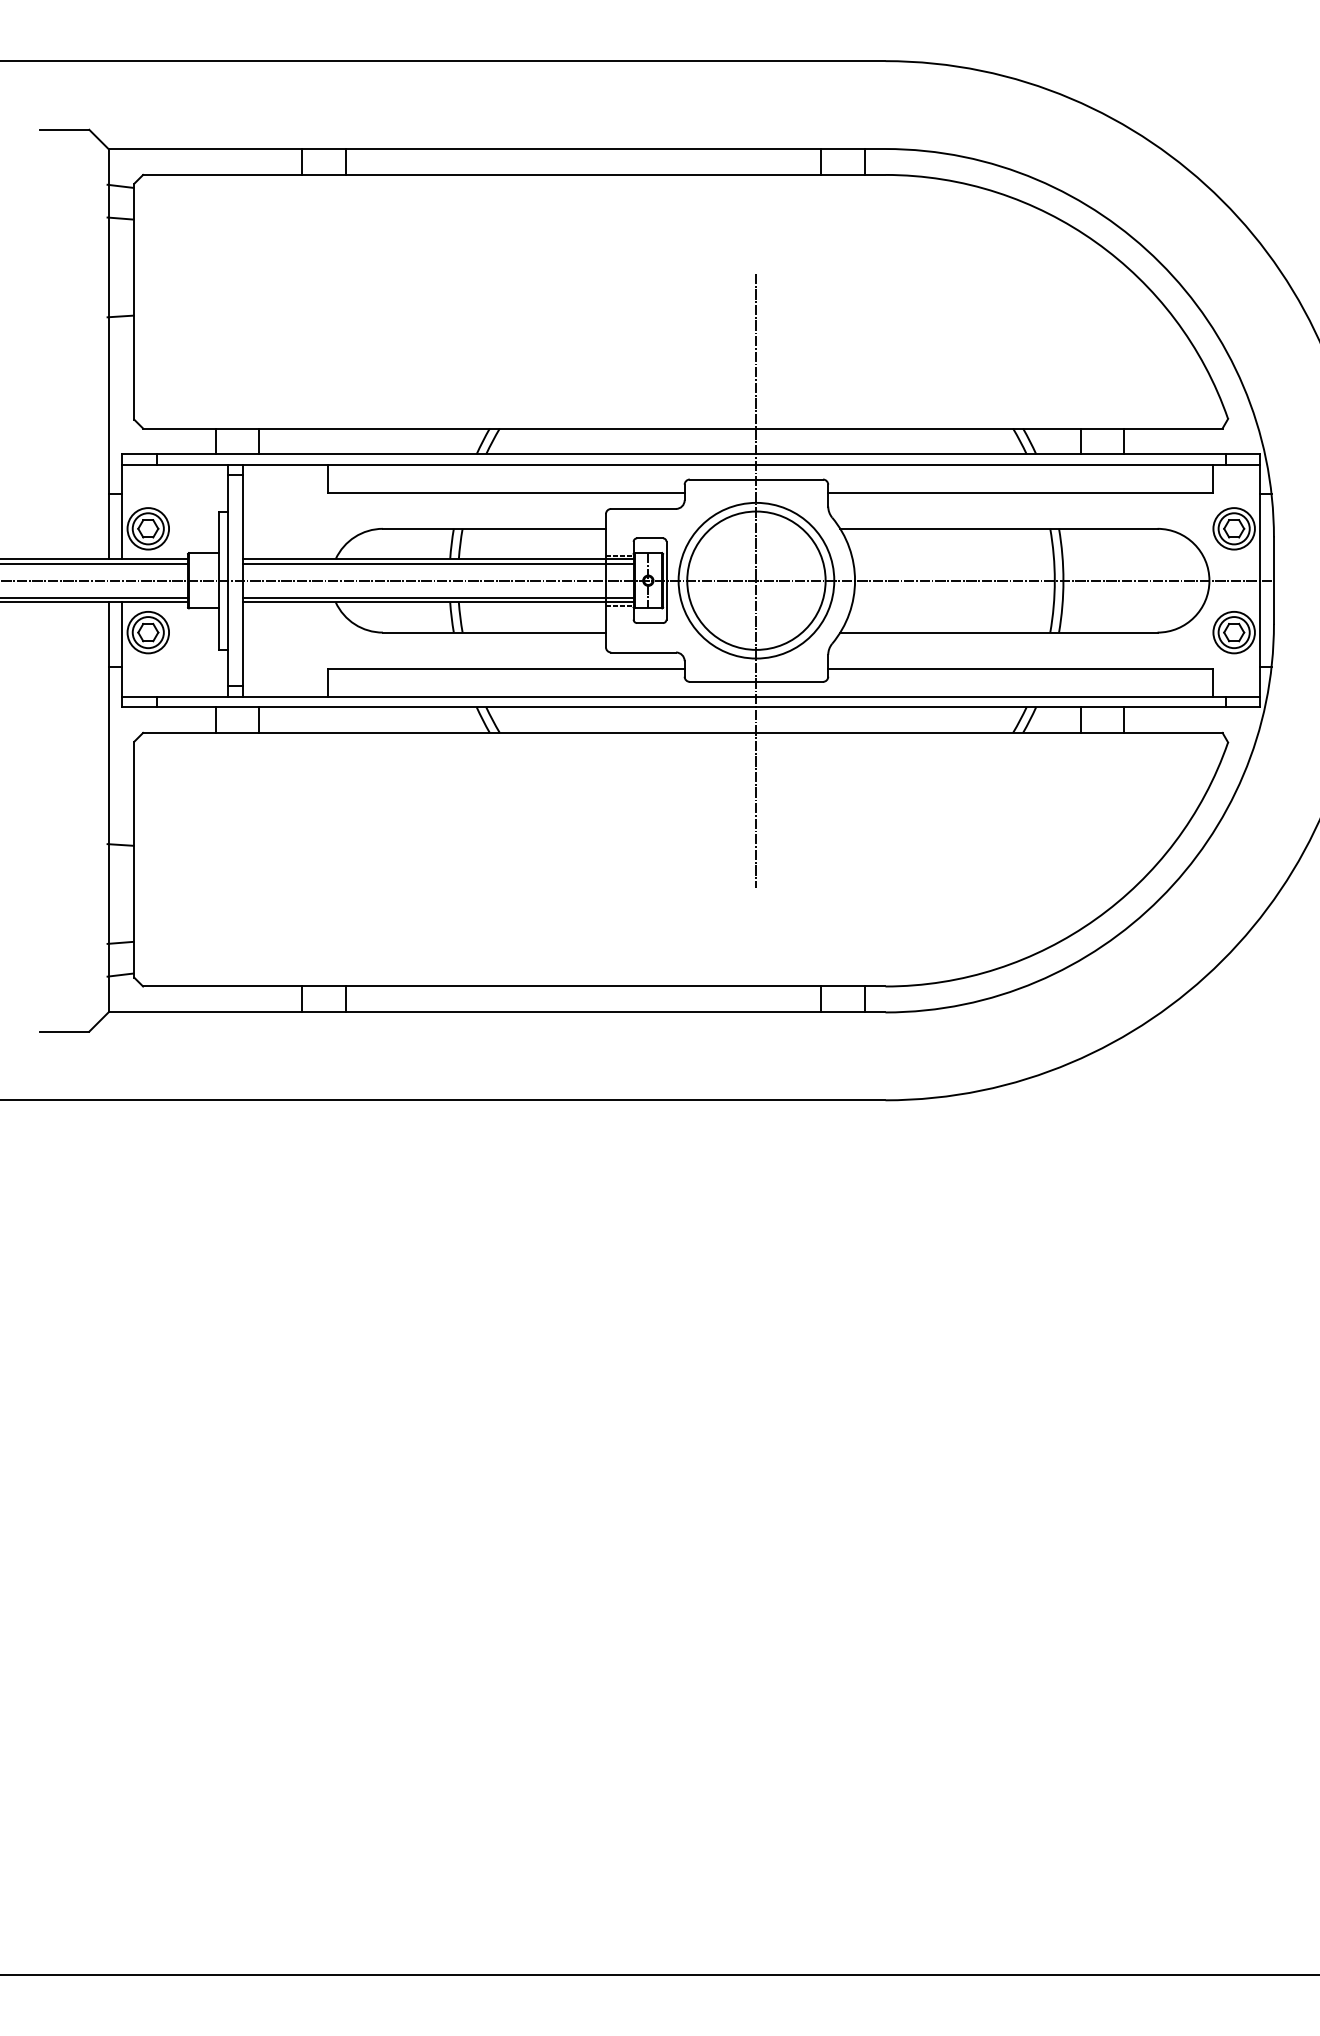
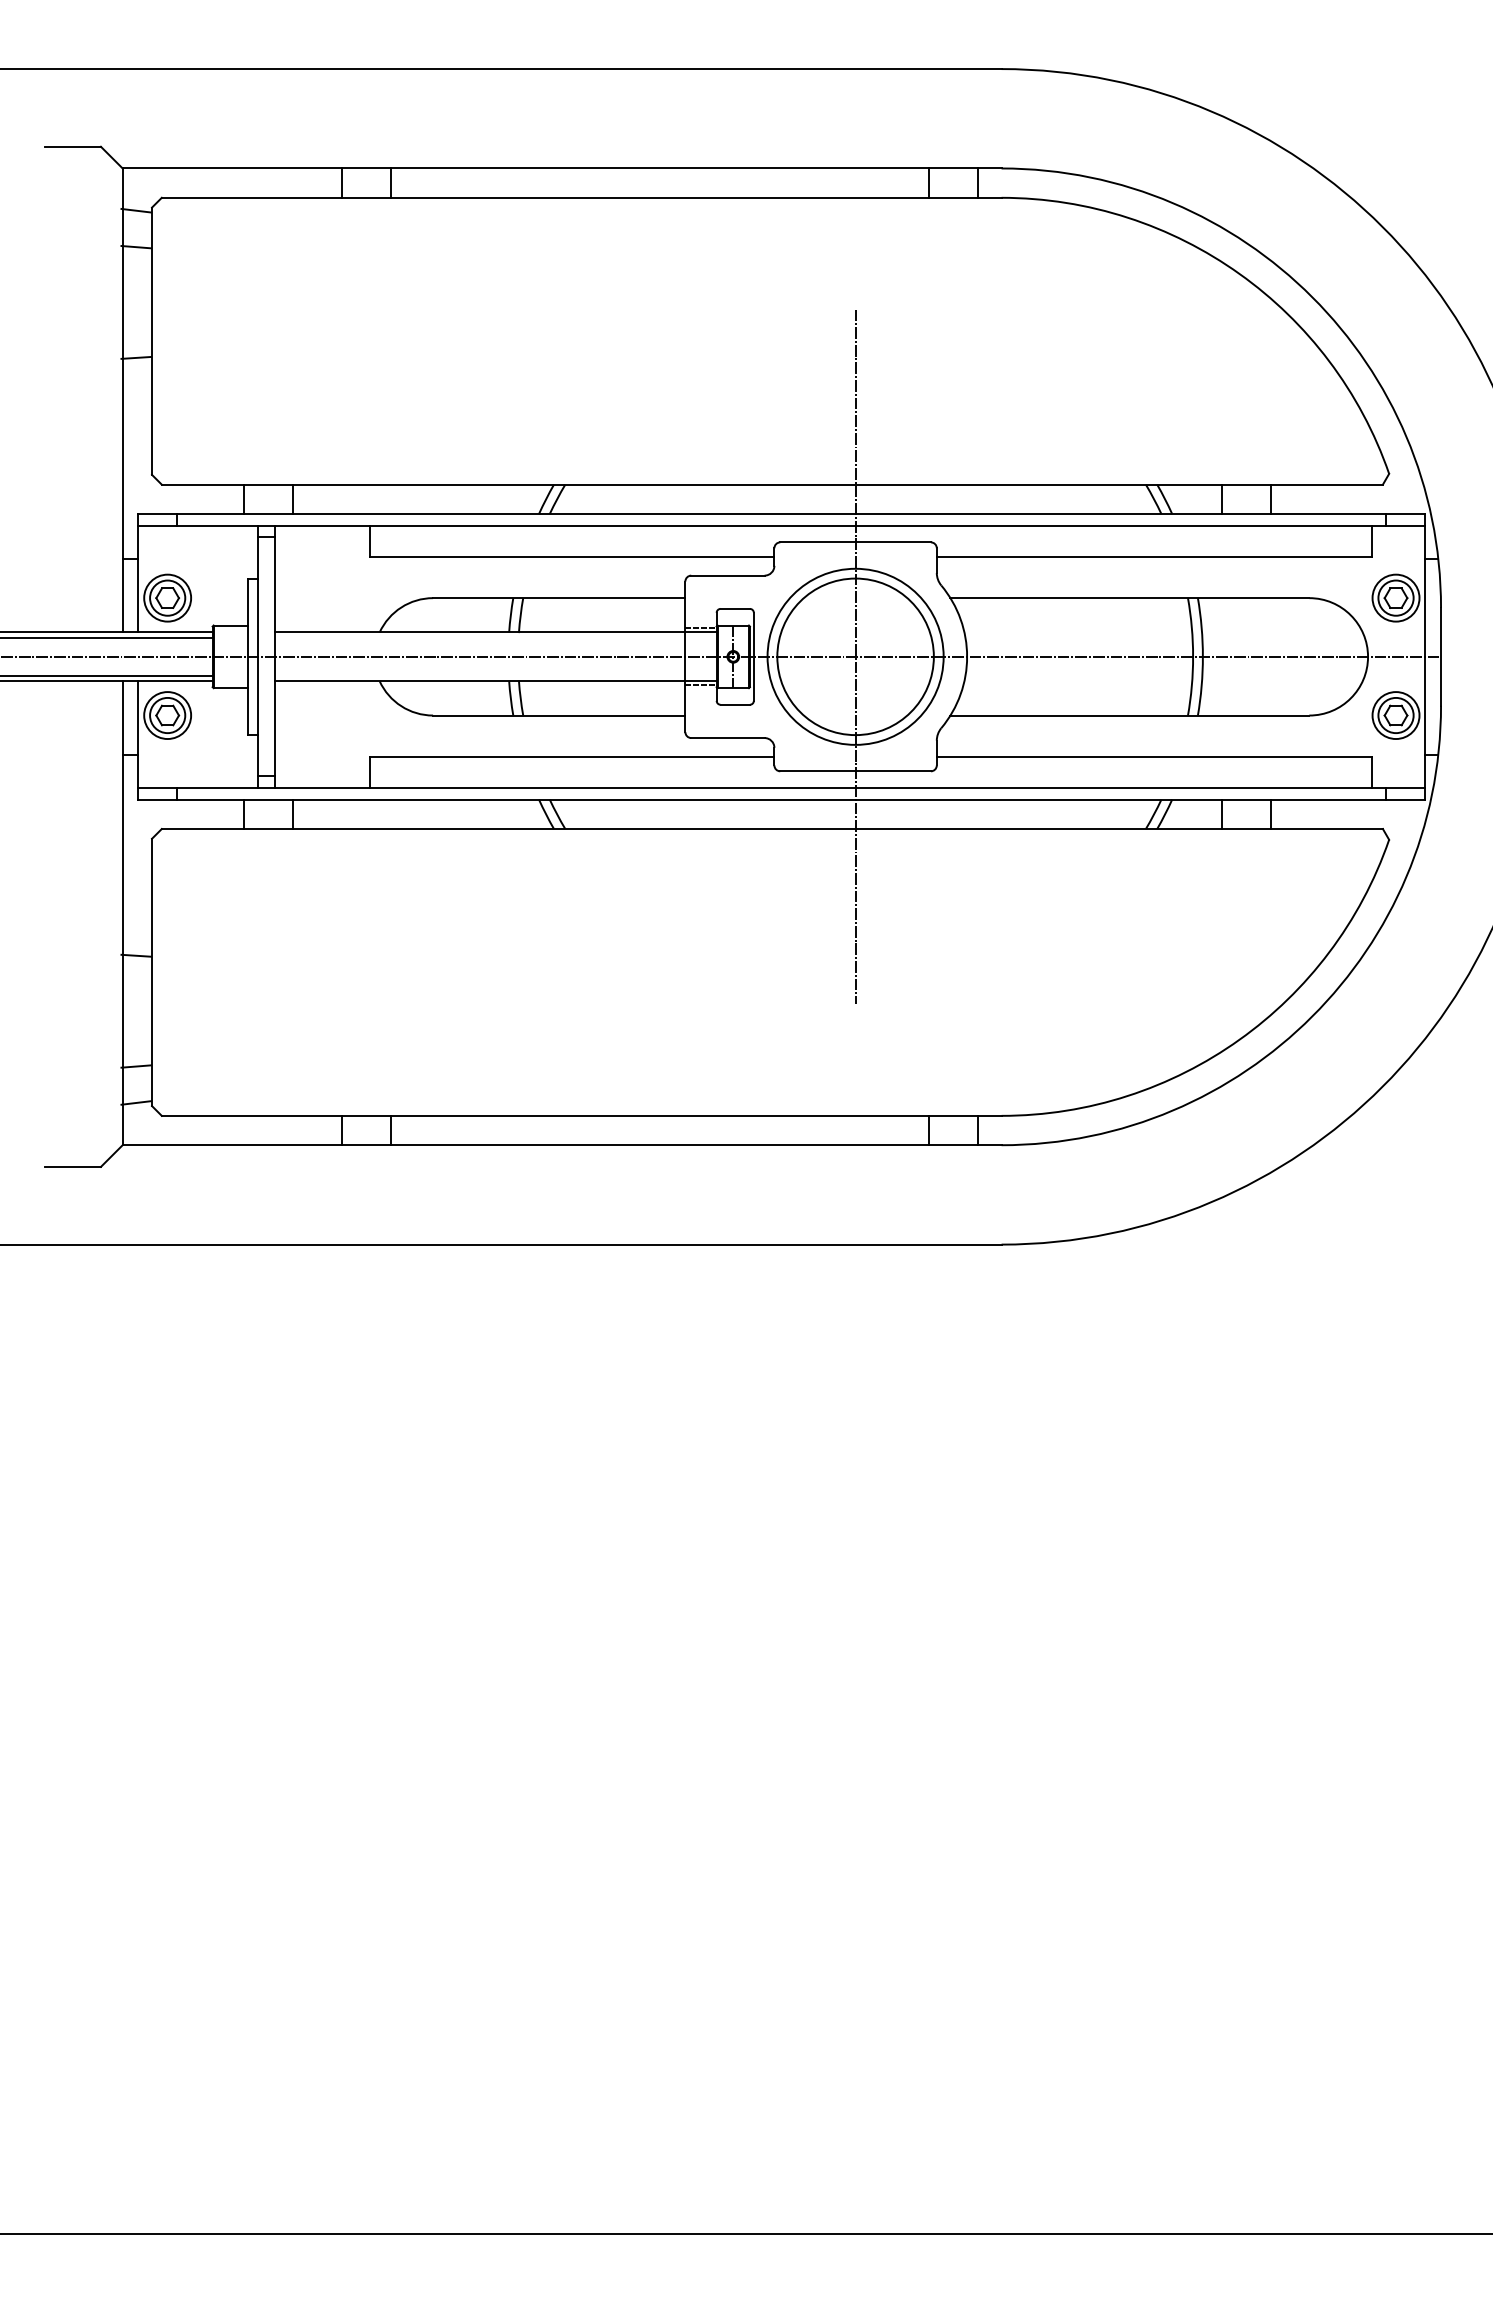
line: (438, 563) -> (495, 637), removed
line: (438, 597) -> (495, 675), removed

